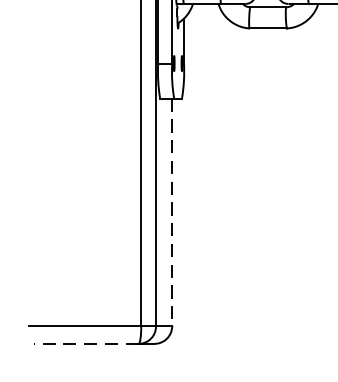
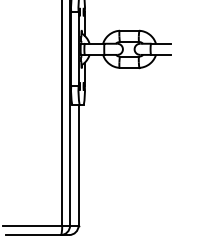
line: (172, 212) -> (78, 165), dashed -> solid
line: (87, 344) -> (33, 235), dashed -> solid

